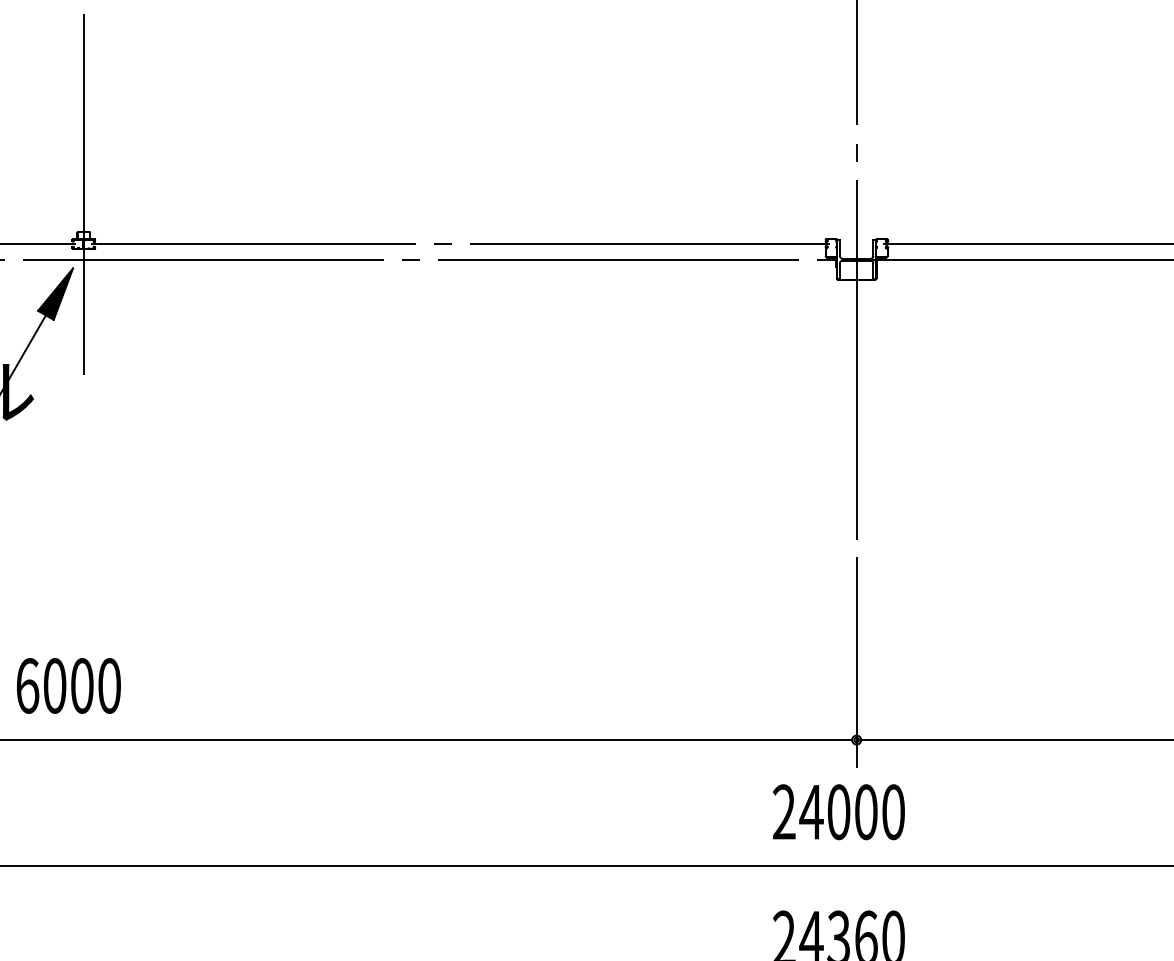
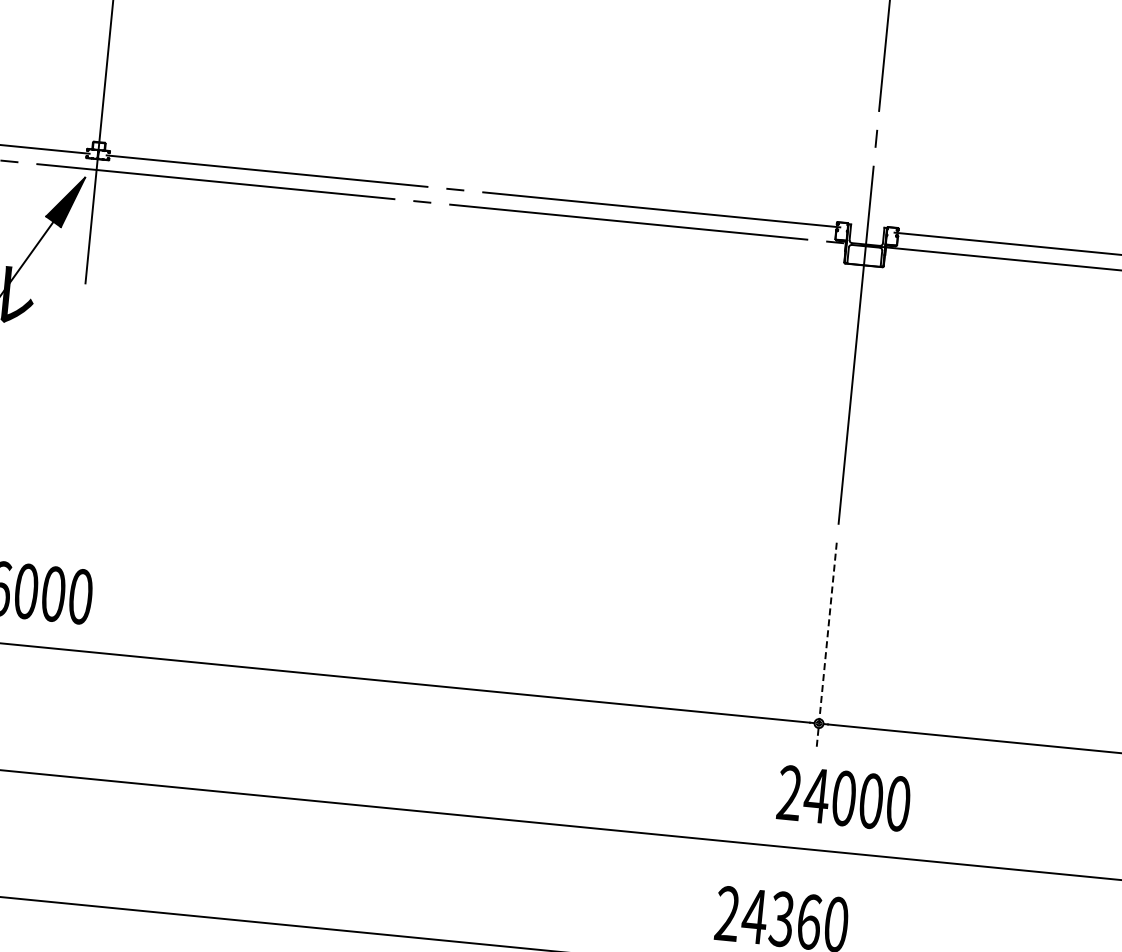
line: (856, 663) -> (826, 647), solid -> dashed
text: (838, 812) -> (843, 798), moved

